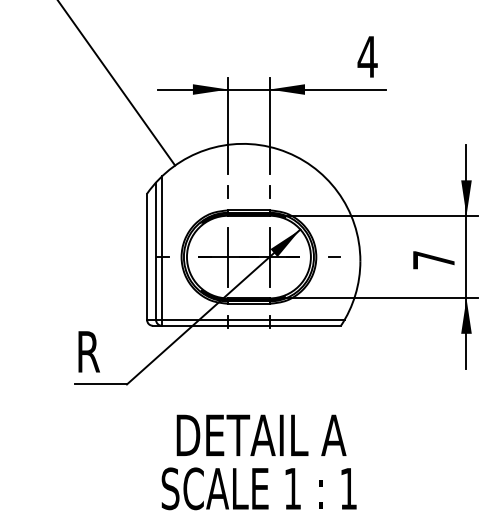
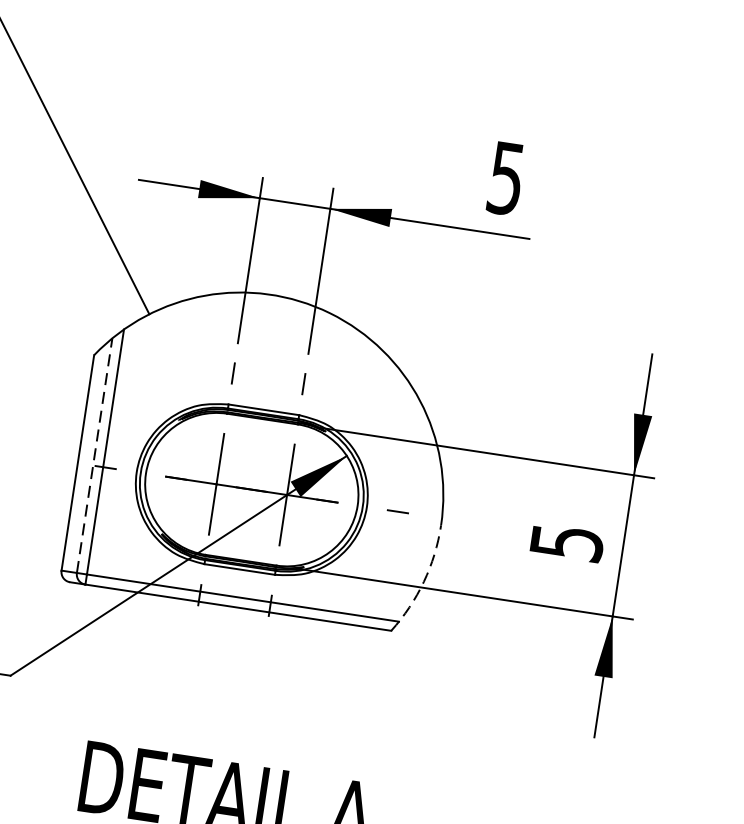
text: (367, 57) -> (505, 179), 4 -> 5
line: (156, 251) -> (95, 456), solid -> dashed
text: (434, 260) -> (567, 543), 7 -> 5
arc: (355, 294) -> (424, 581), solid -> dashed

